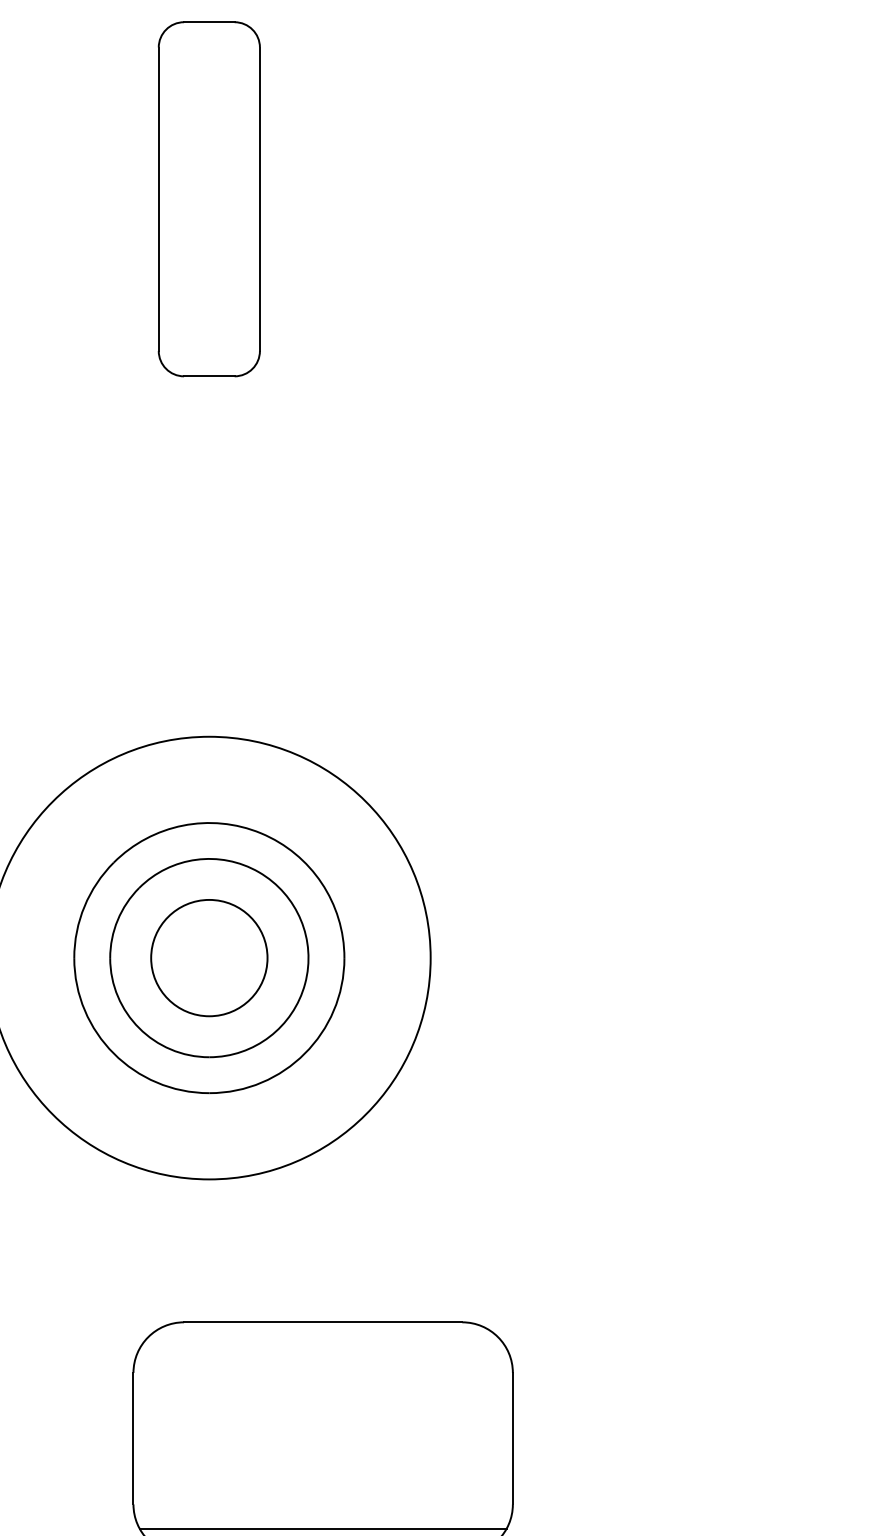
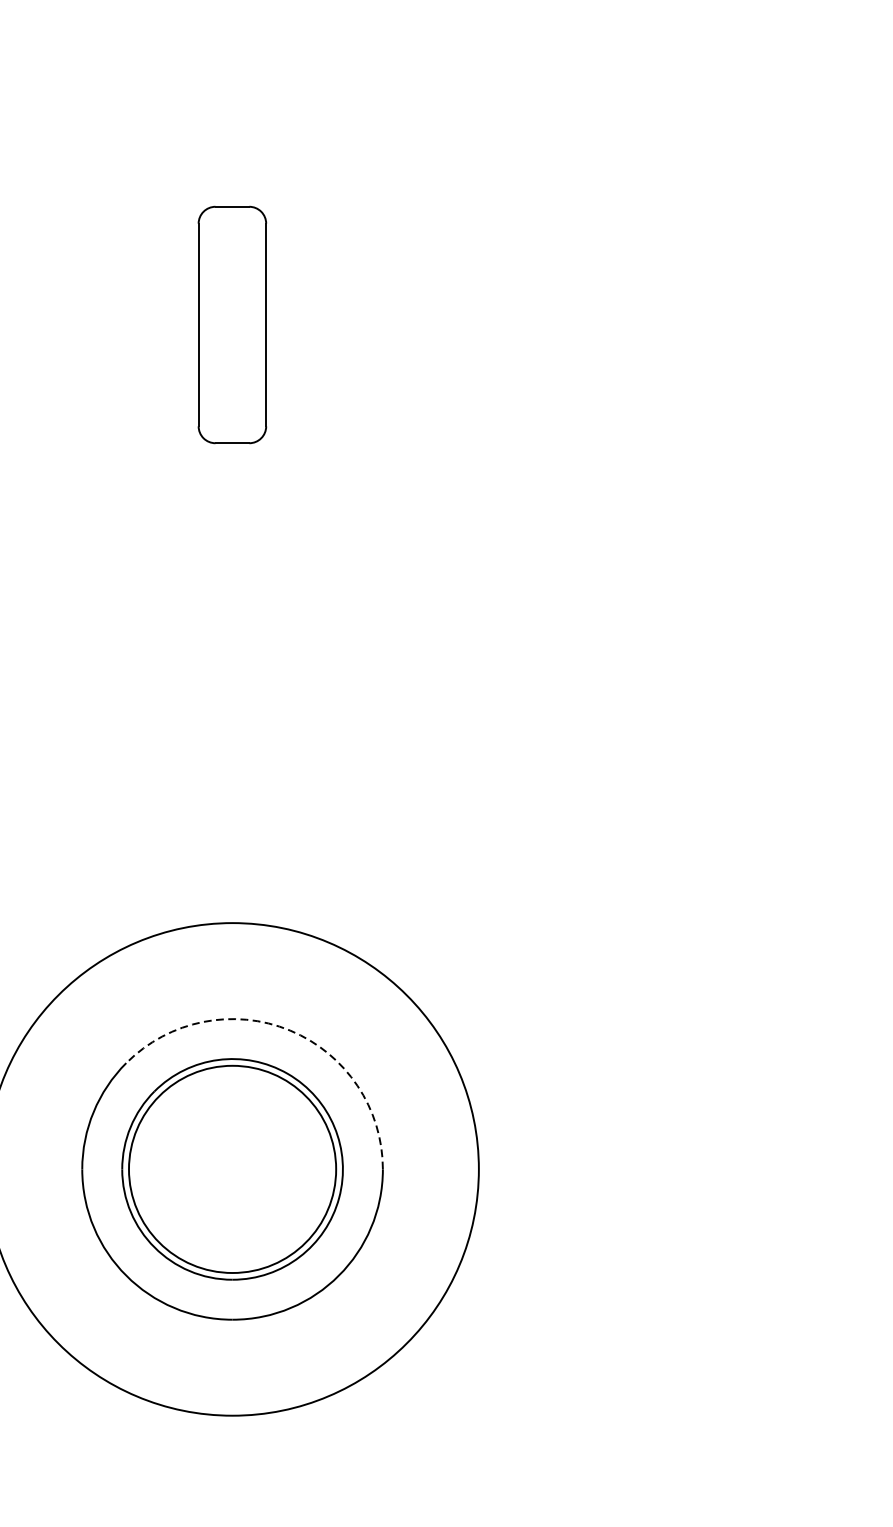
part: (208, 199) -> (231, 325), size x0.6
arc: (261, 833) -> (290, 1030), solid -> dashed
circle: (209, 957) -> (232, 1168), size x1.6

